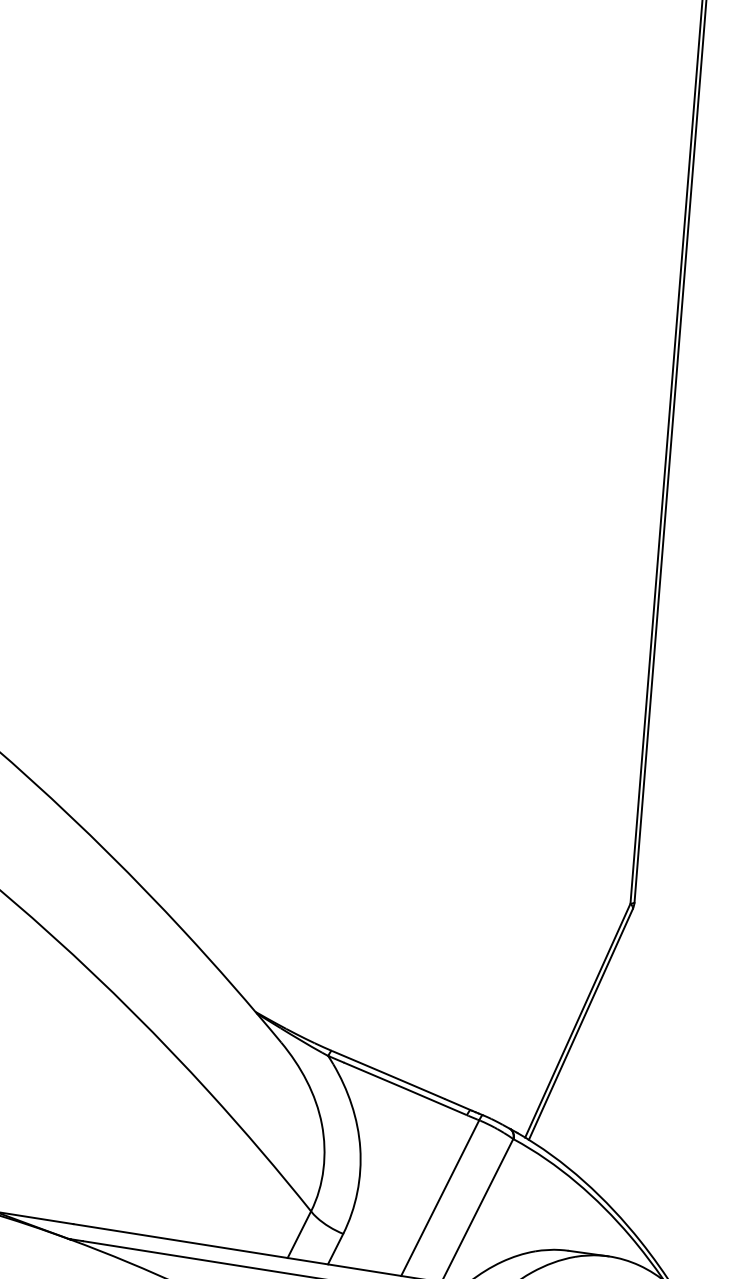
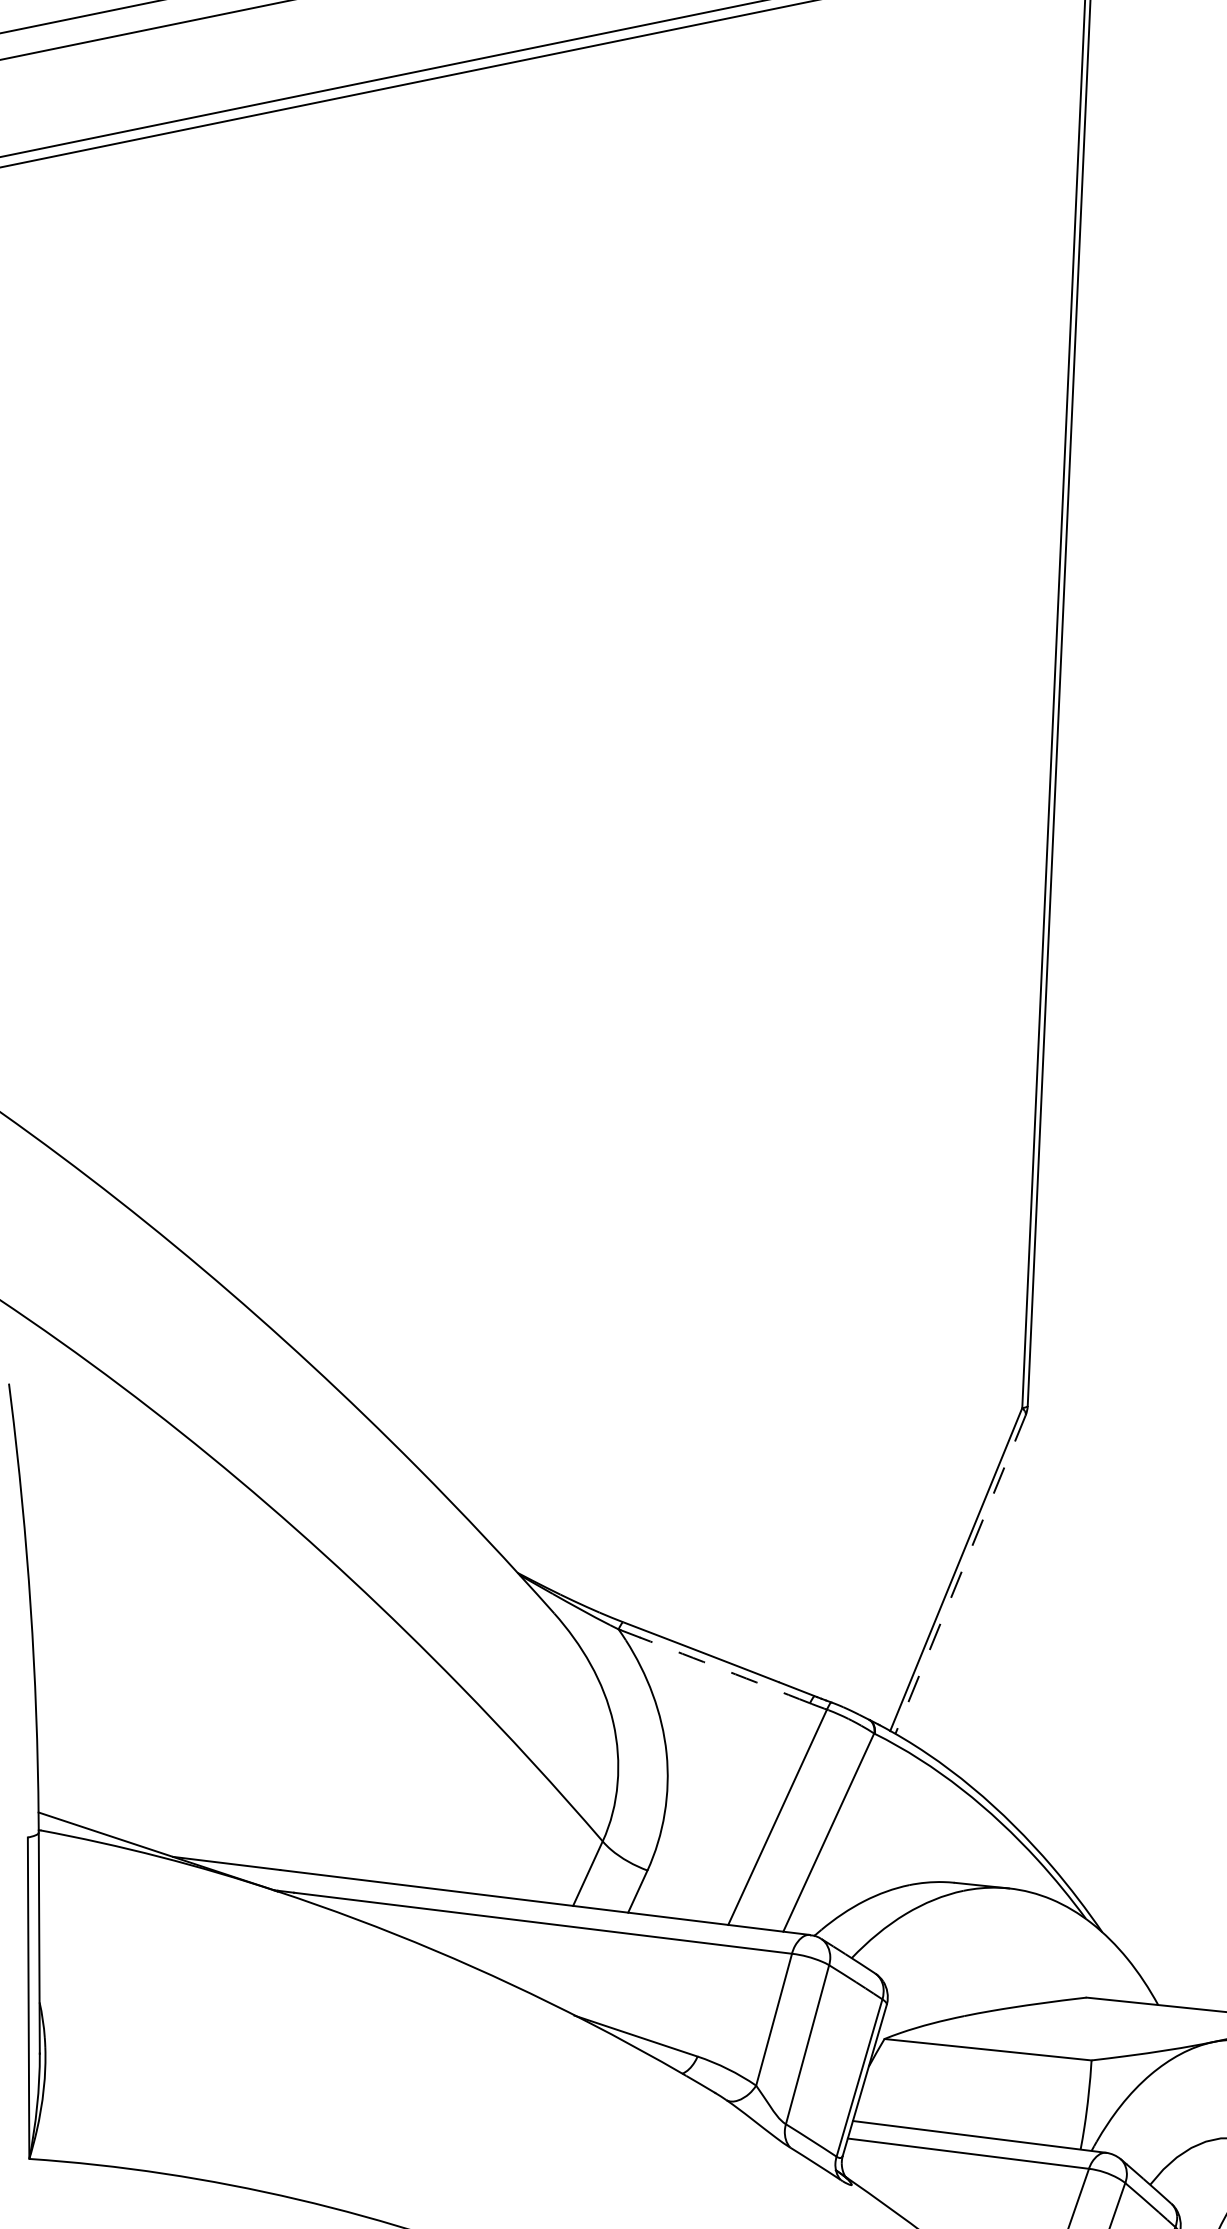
line: (580, 1025) -> (960, 1575), solid -> dashed
arc: (404, 1088) -> (724, 1670), solid -> dashed

